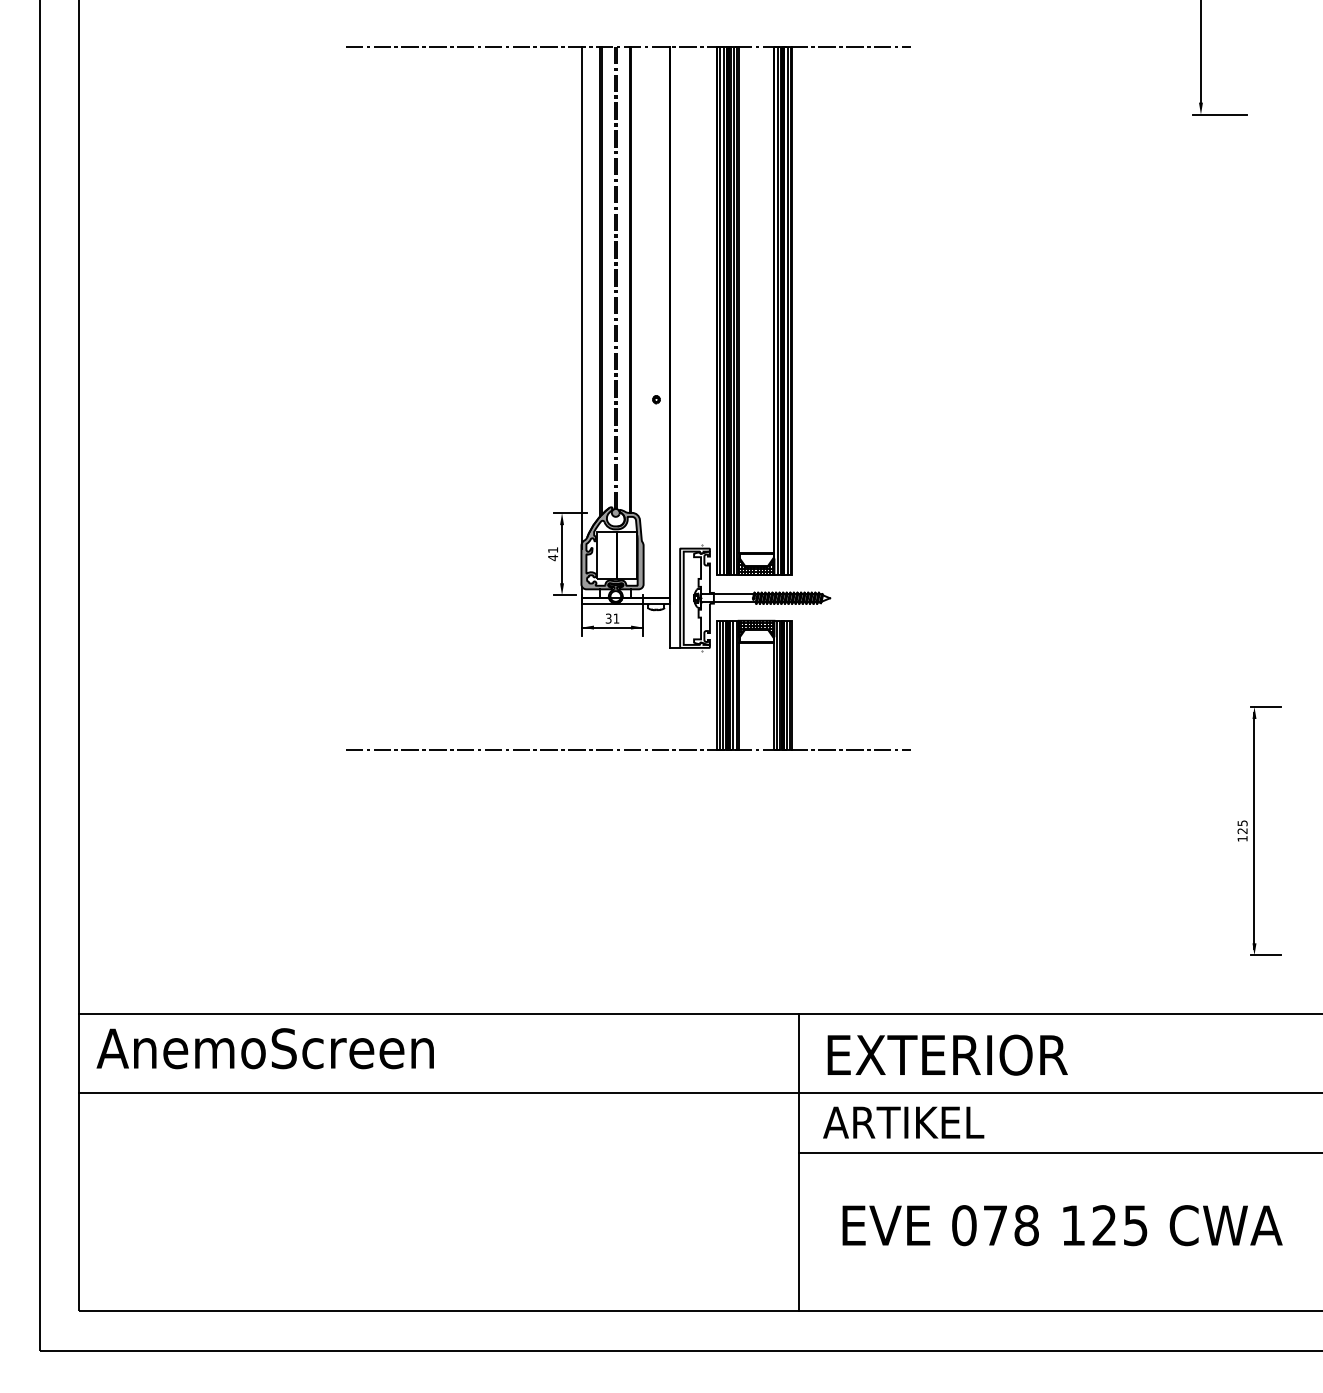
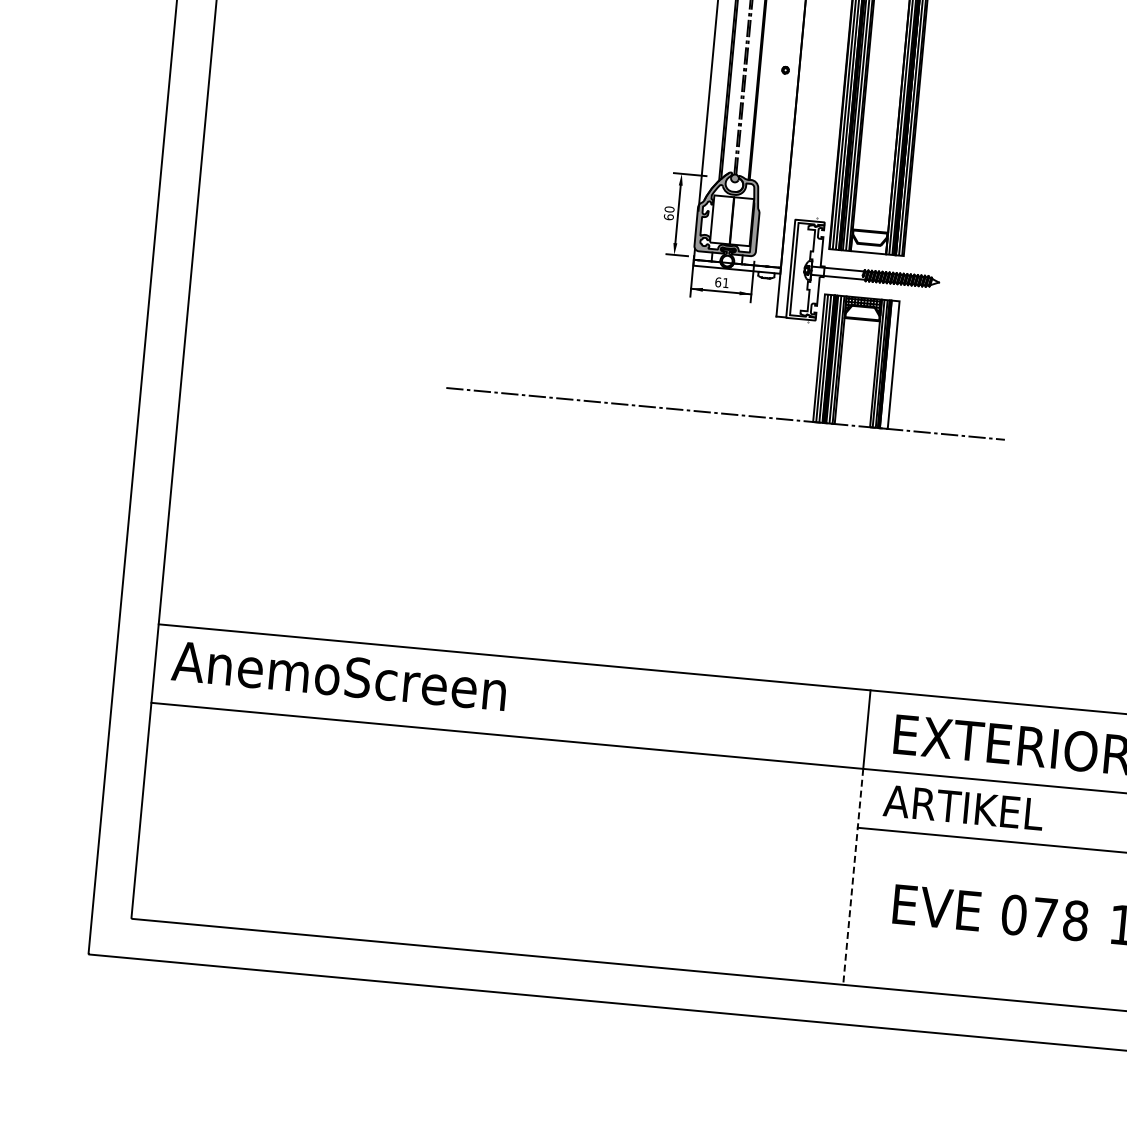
text: (553, 554) -> (669, 213), 41 -> 60
hatch: (756, 566) -> (869, 244), removed
text: (608, 618) -> (718, 282), 31 -> 61
hatch: (788, 684) -> (889, 363), removed
line: (799, 1202) -> (853, 877), solid -> dashed

